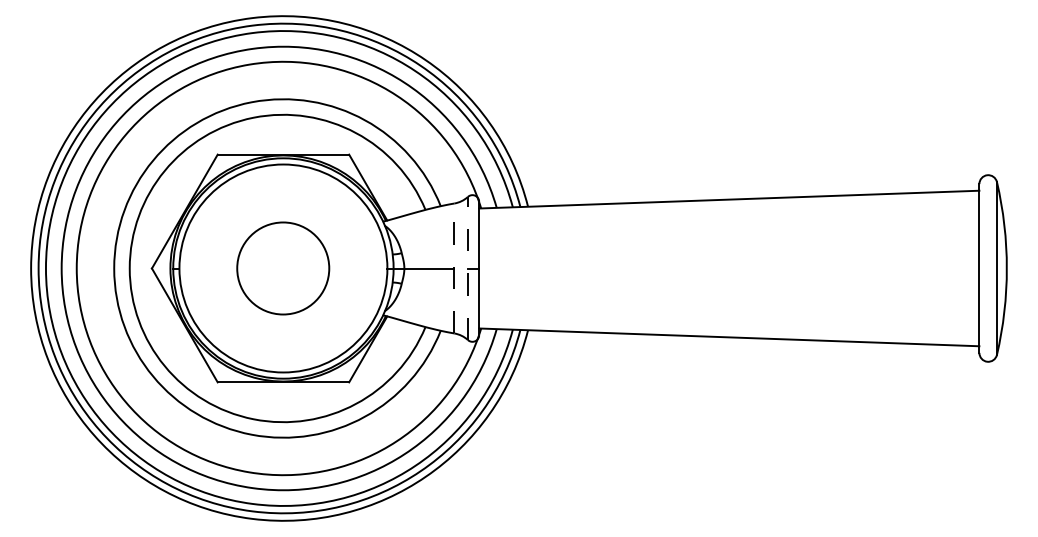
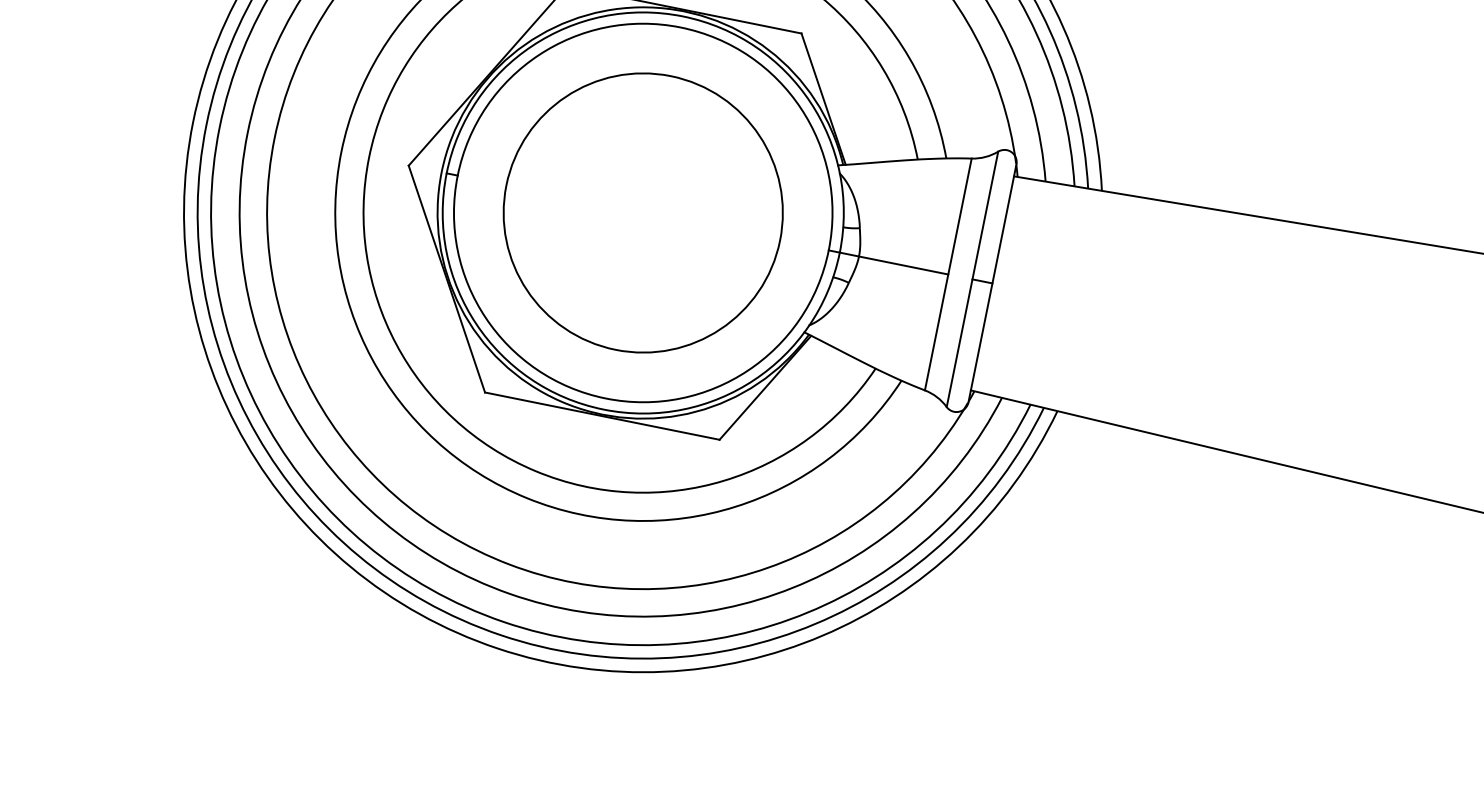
circle: (282, 268) -> (641, 212), size x1.67
line: (454, 268) -> (948, 274), dashed -> solid
line: (467, 268) -> (971, 279), dashed -> solid

